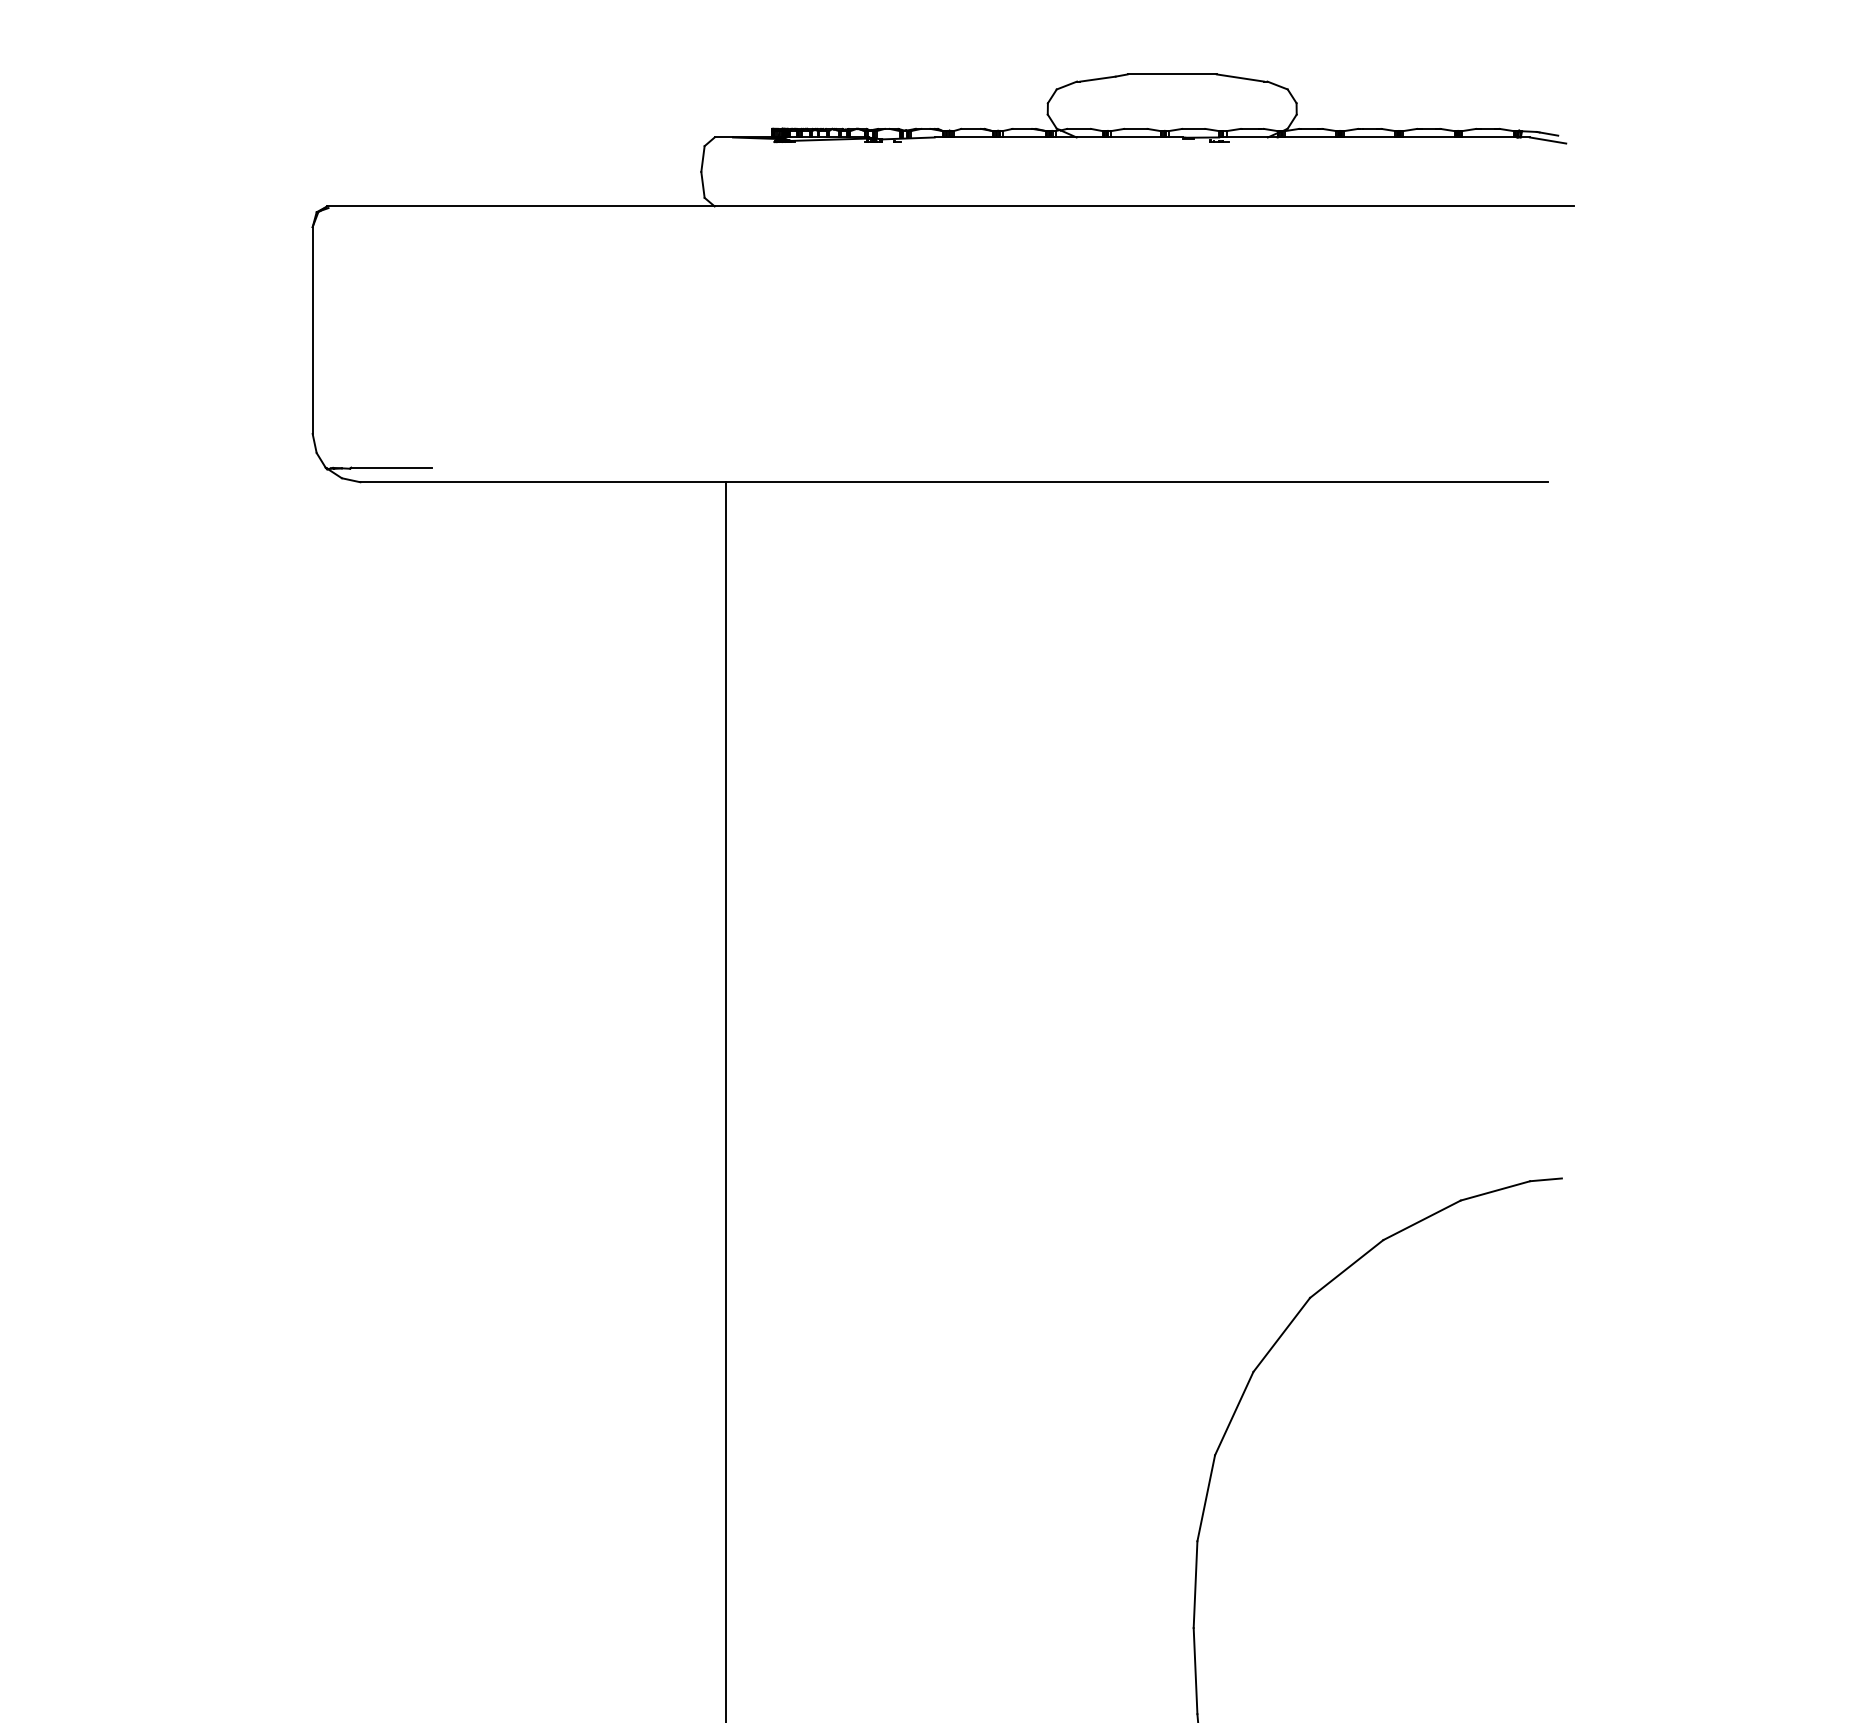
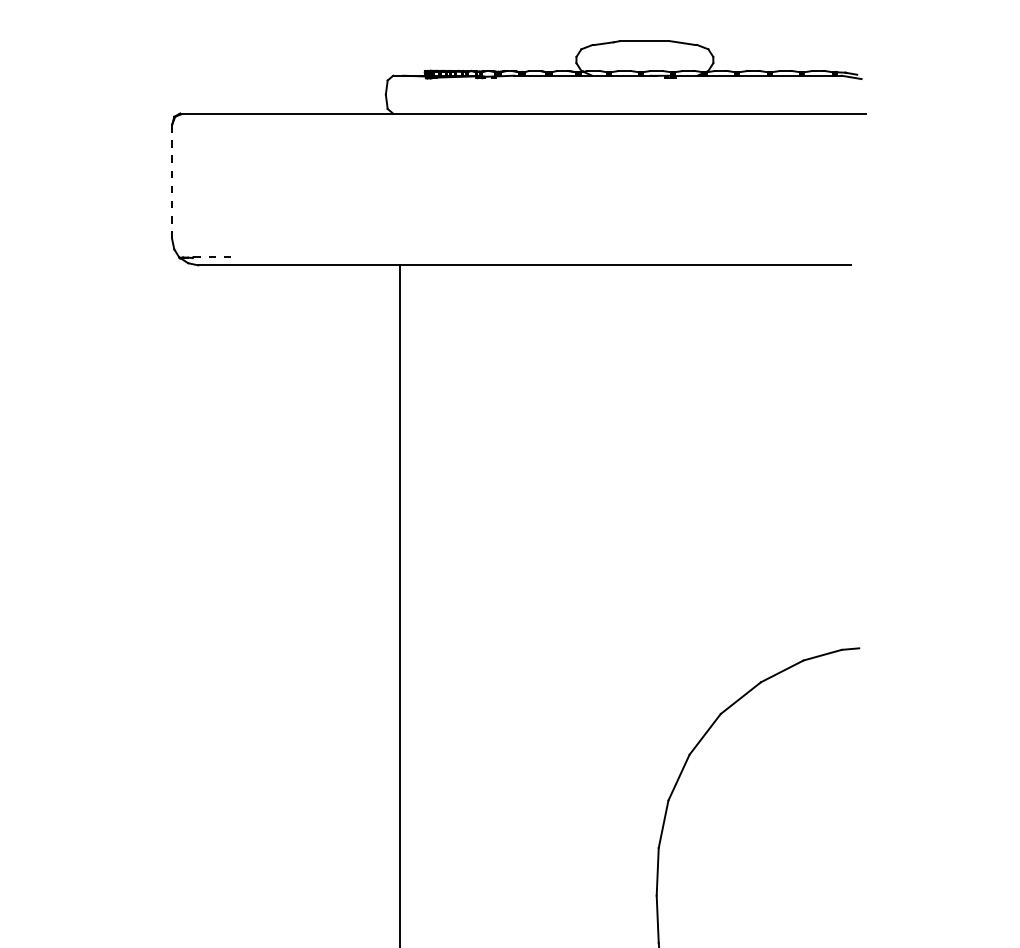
line: (313, 329) -> (172, 181), solid -> dashed
line: (393, 467) -> (216, 257), solid -> dashed

